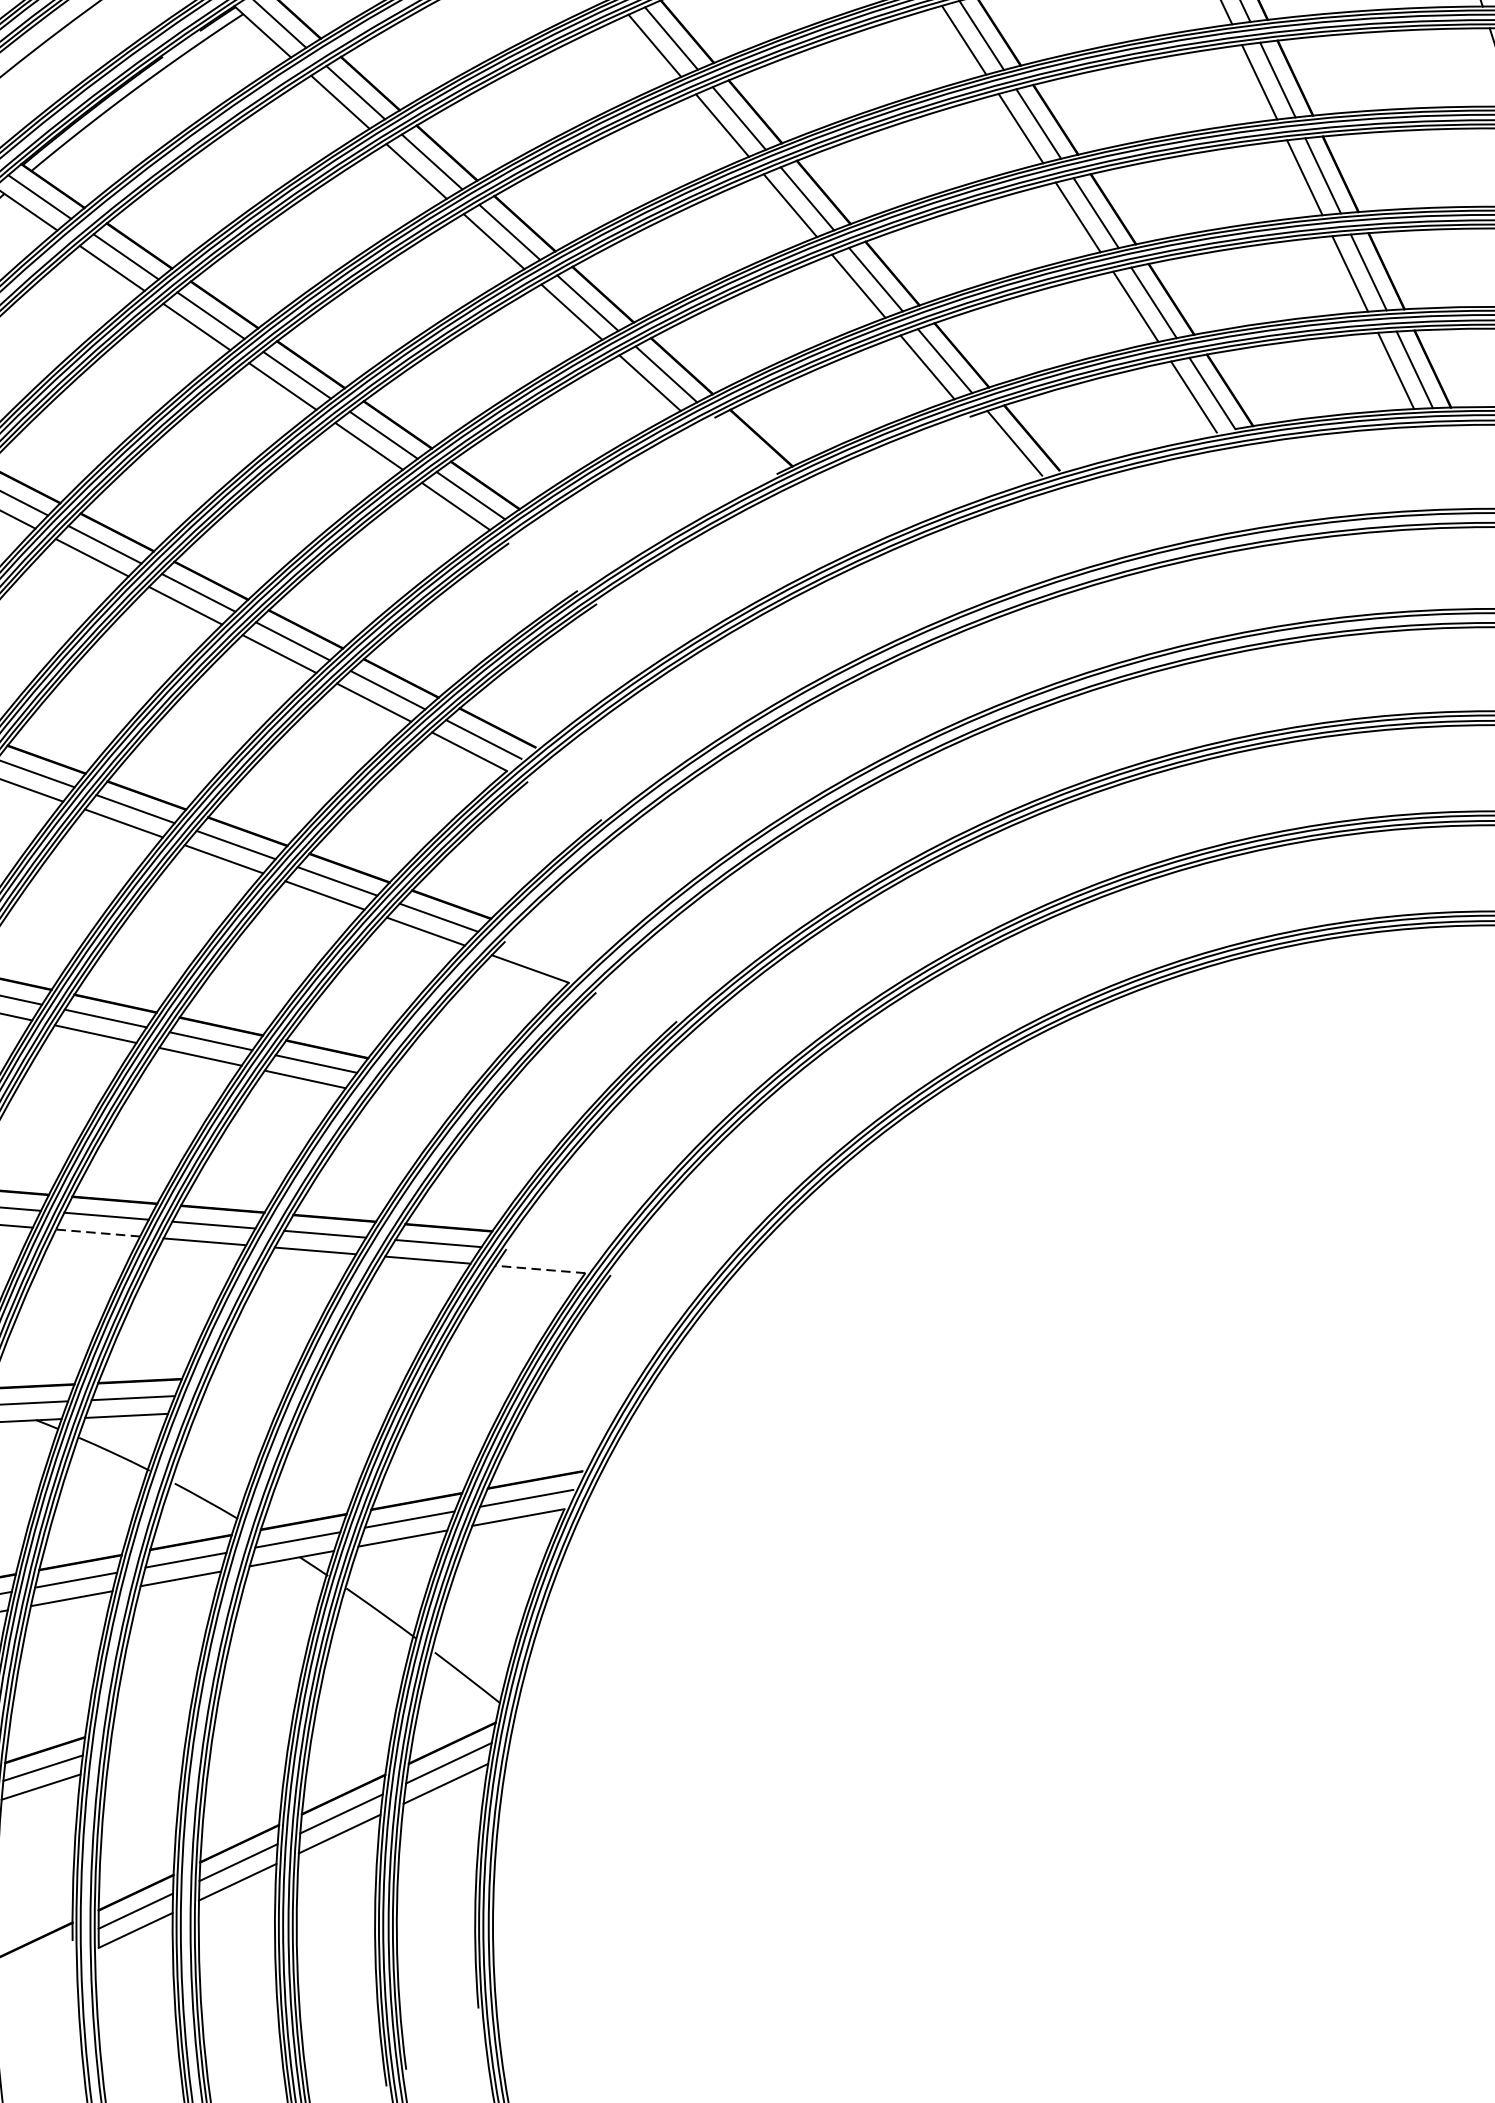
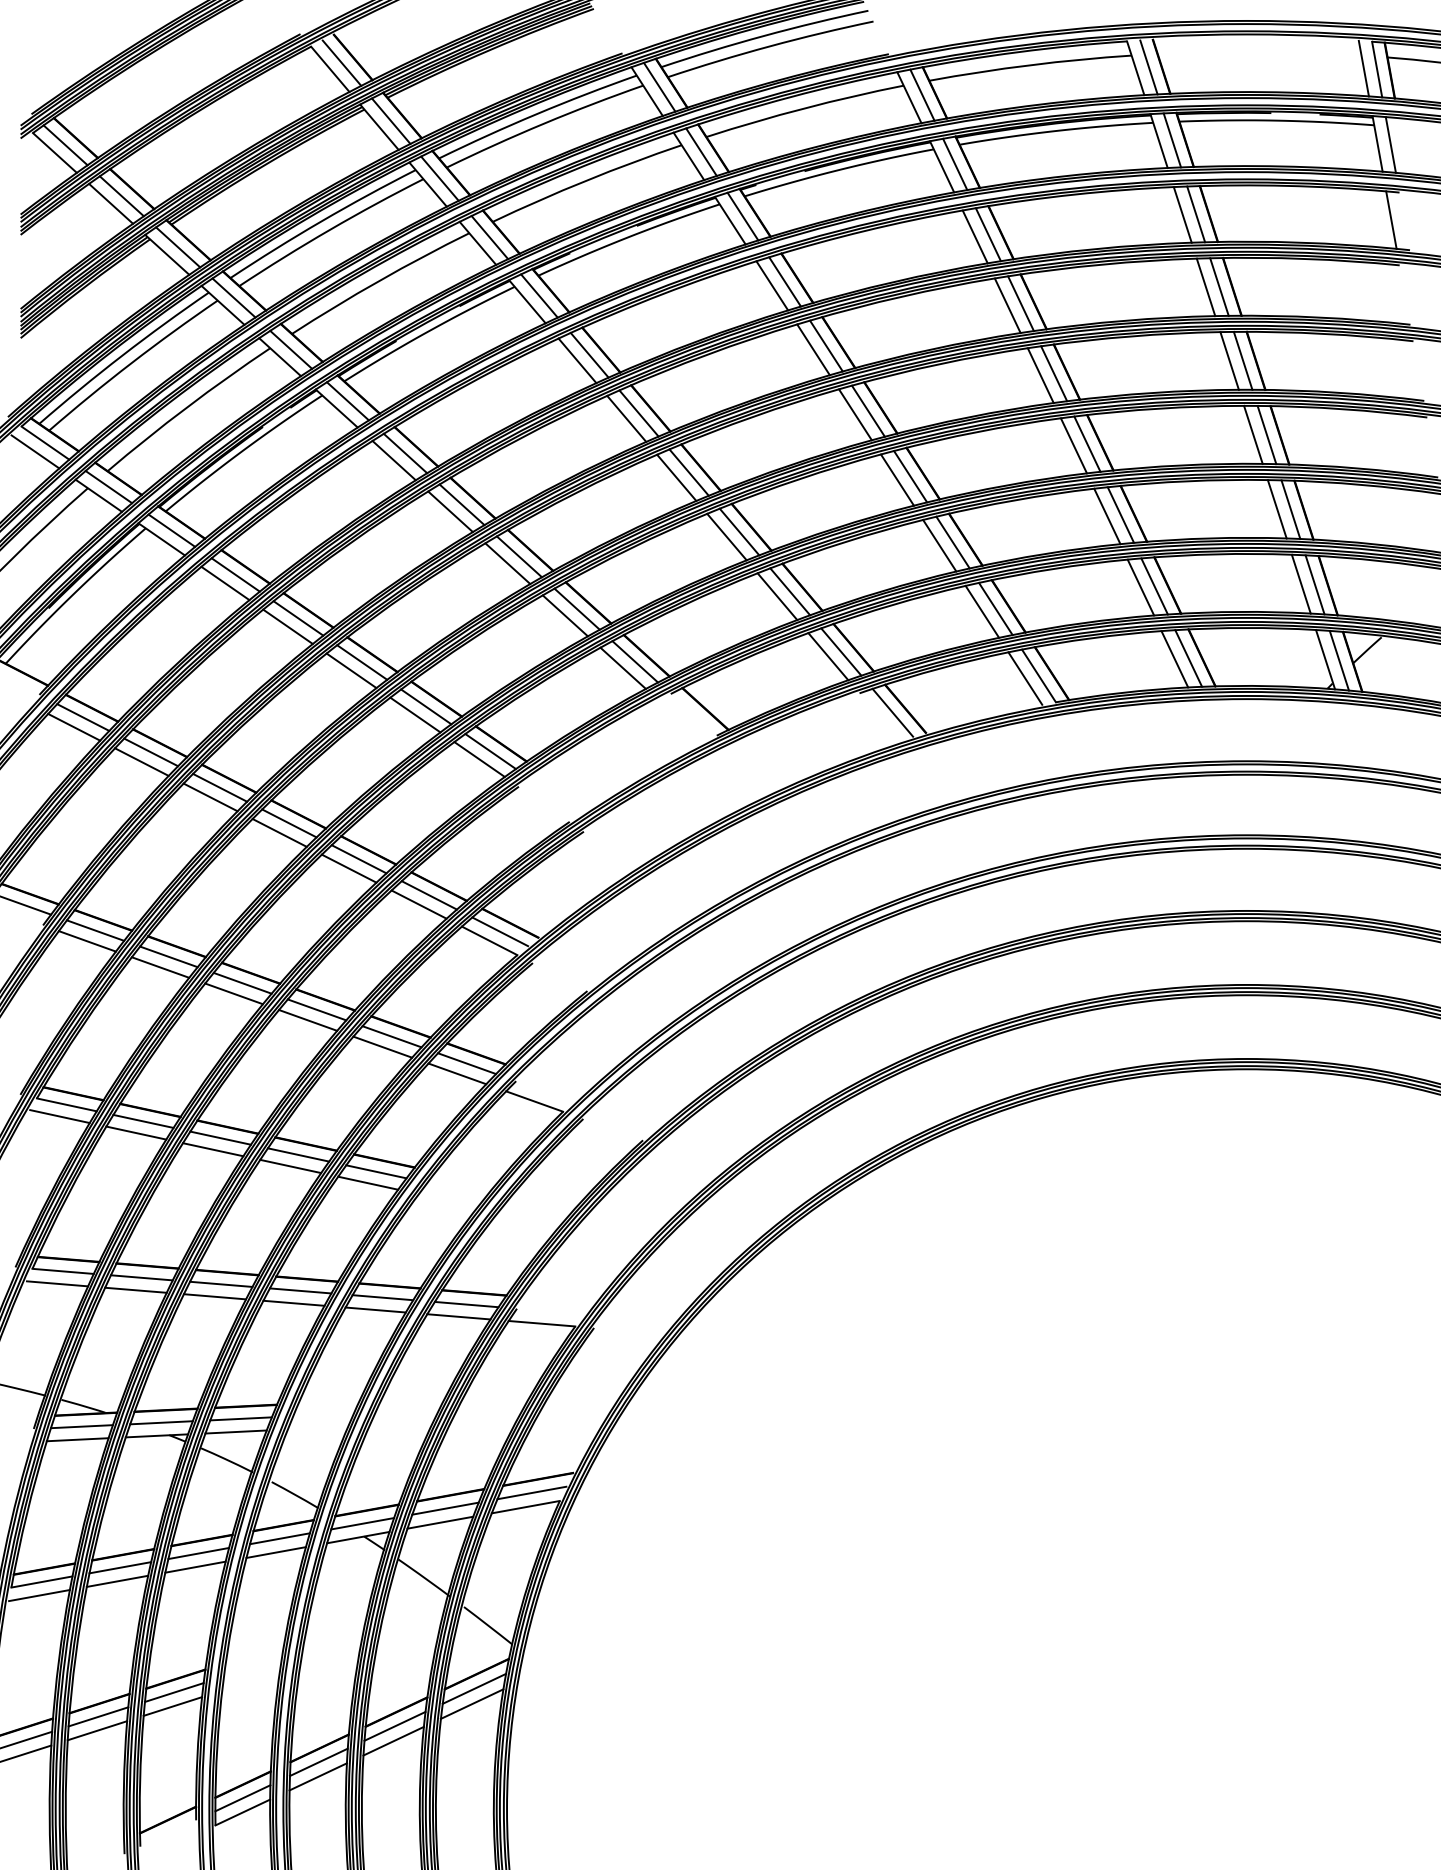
line: (97, 1232) -> (214, 1296), dashed -> solid
line: (539, 1269) -> (541, 1323), dashed -> solid

